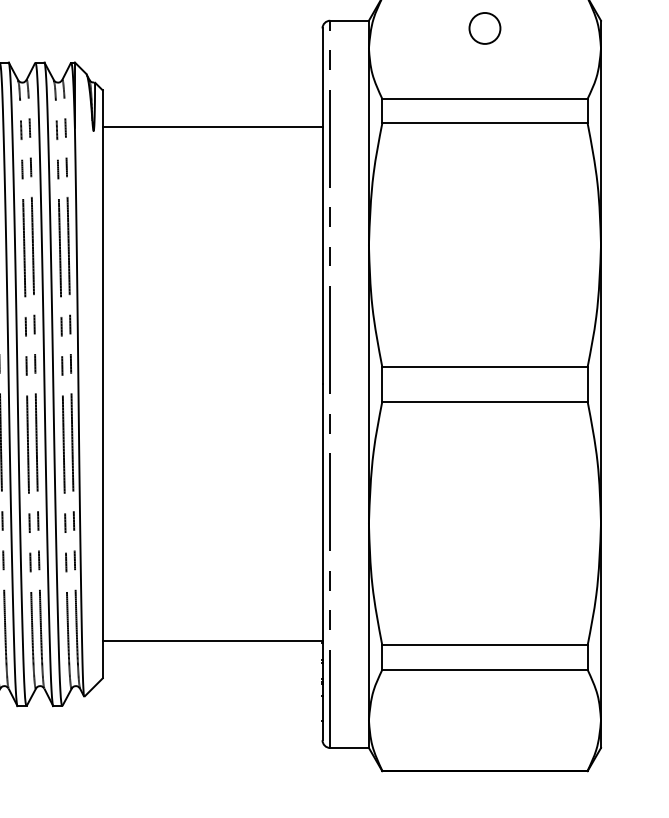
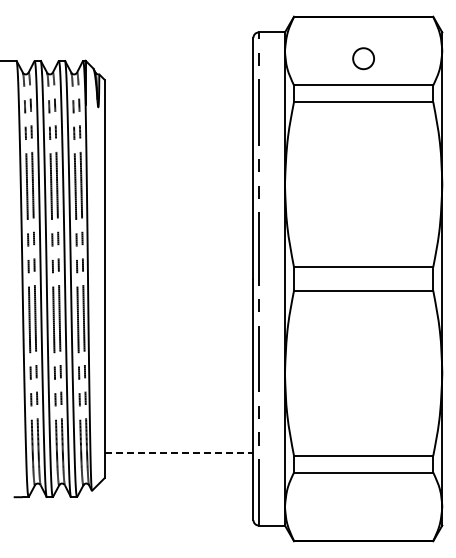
circle: (484, 28) -> (363, 58), moved
line: (211, 126) -> (178, 104), removed
line: (213, 641) -> (179, 453), solid -> dashed

